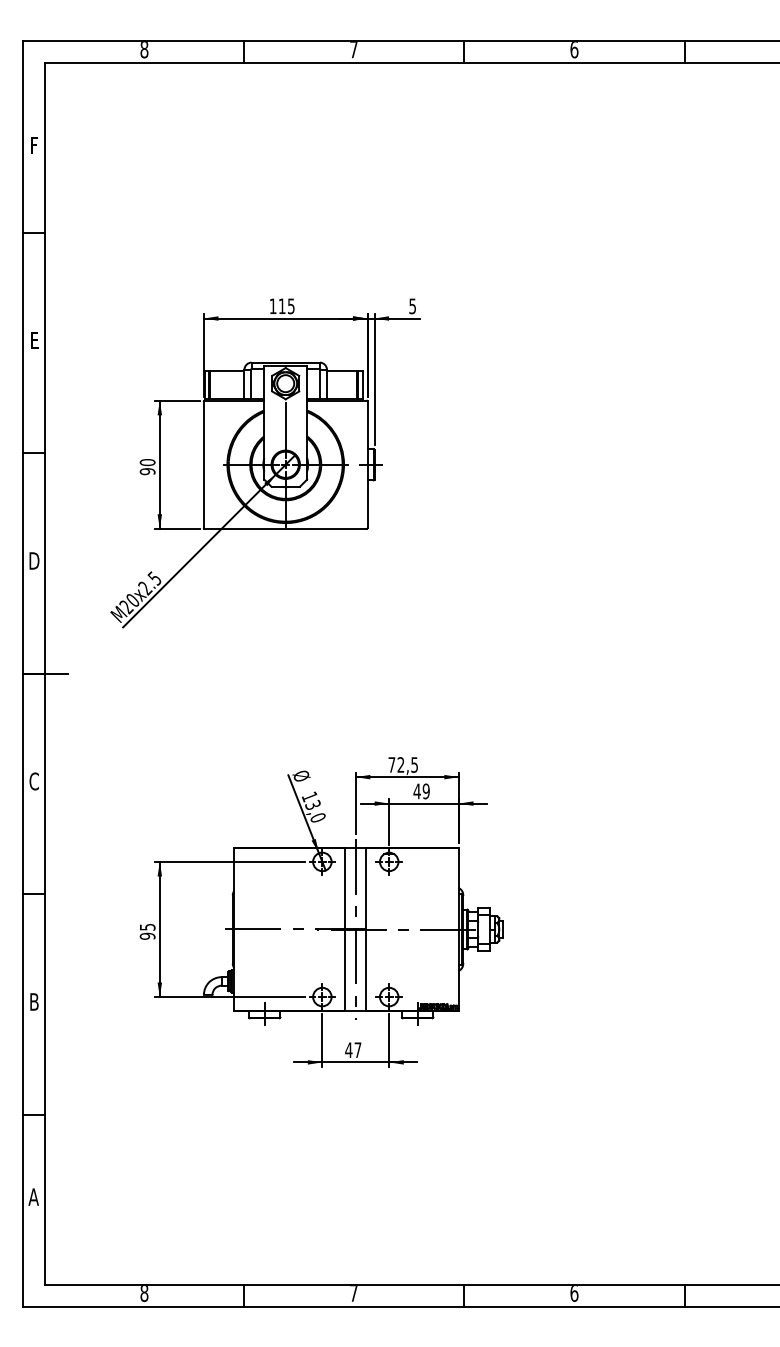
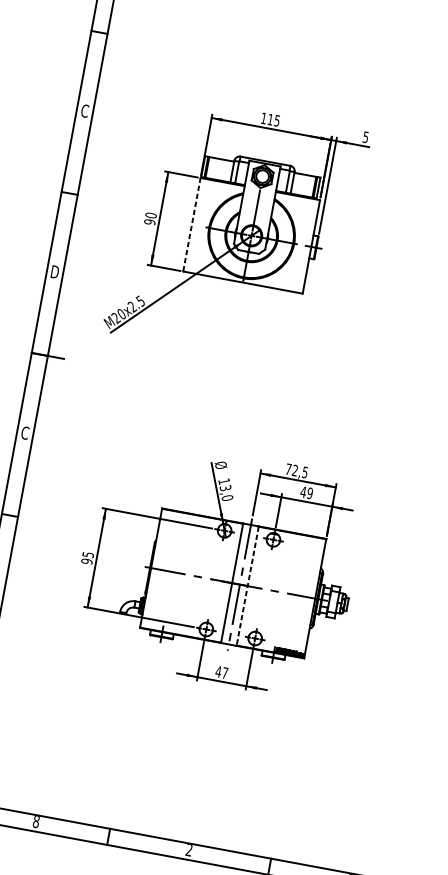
text: (34, 340) -> (85, 111), E -> C
line: (203, 464) -> (191, 224), solid -> dashed
line: (366, 930) -> (247, 586), solid -> dashed
text: (353, 1293) -> (188, 850), 7 -> 2

